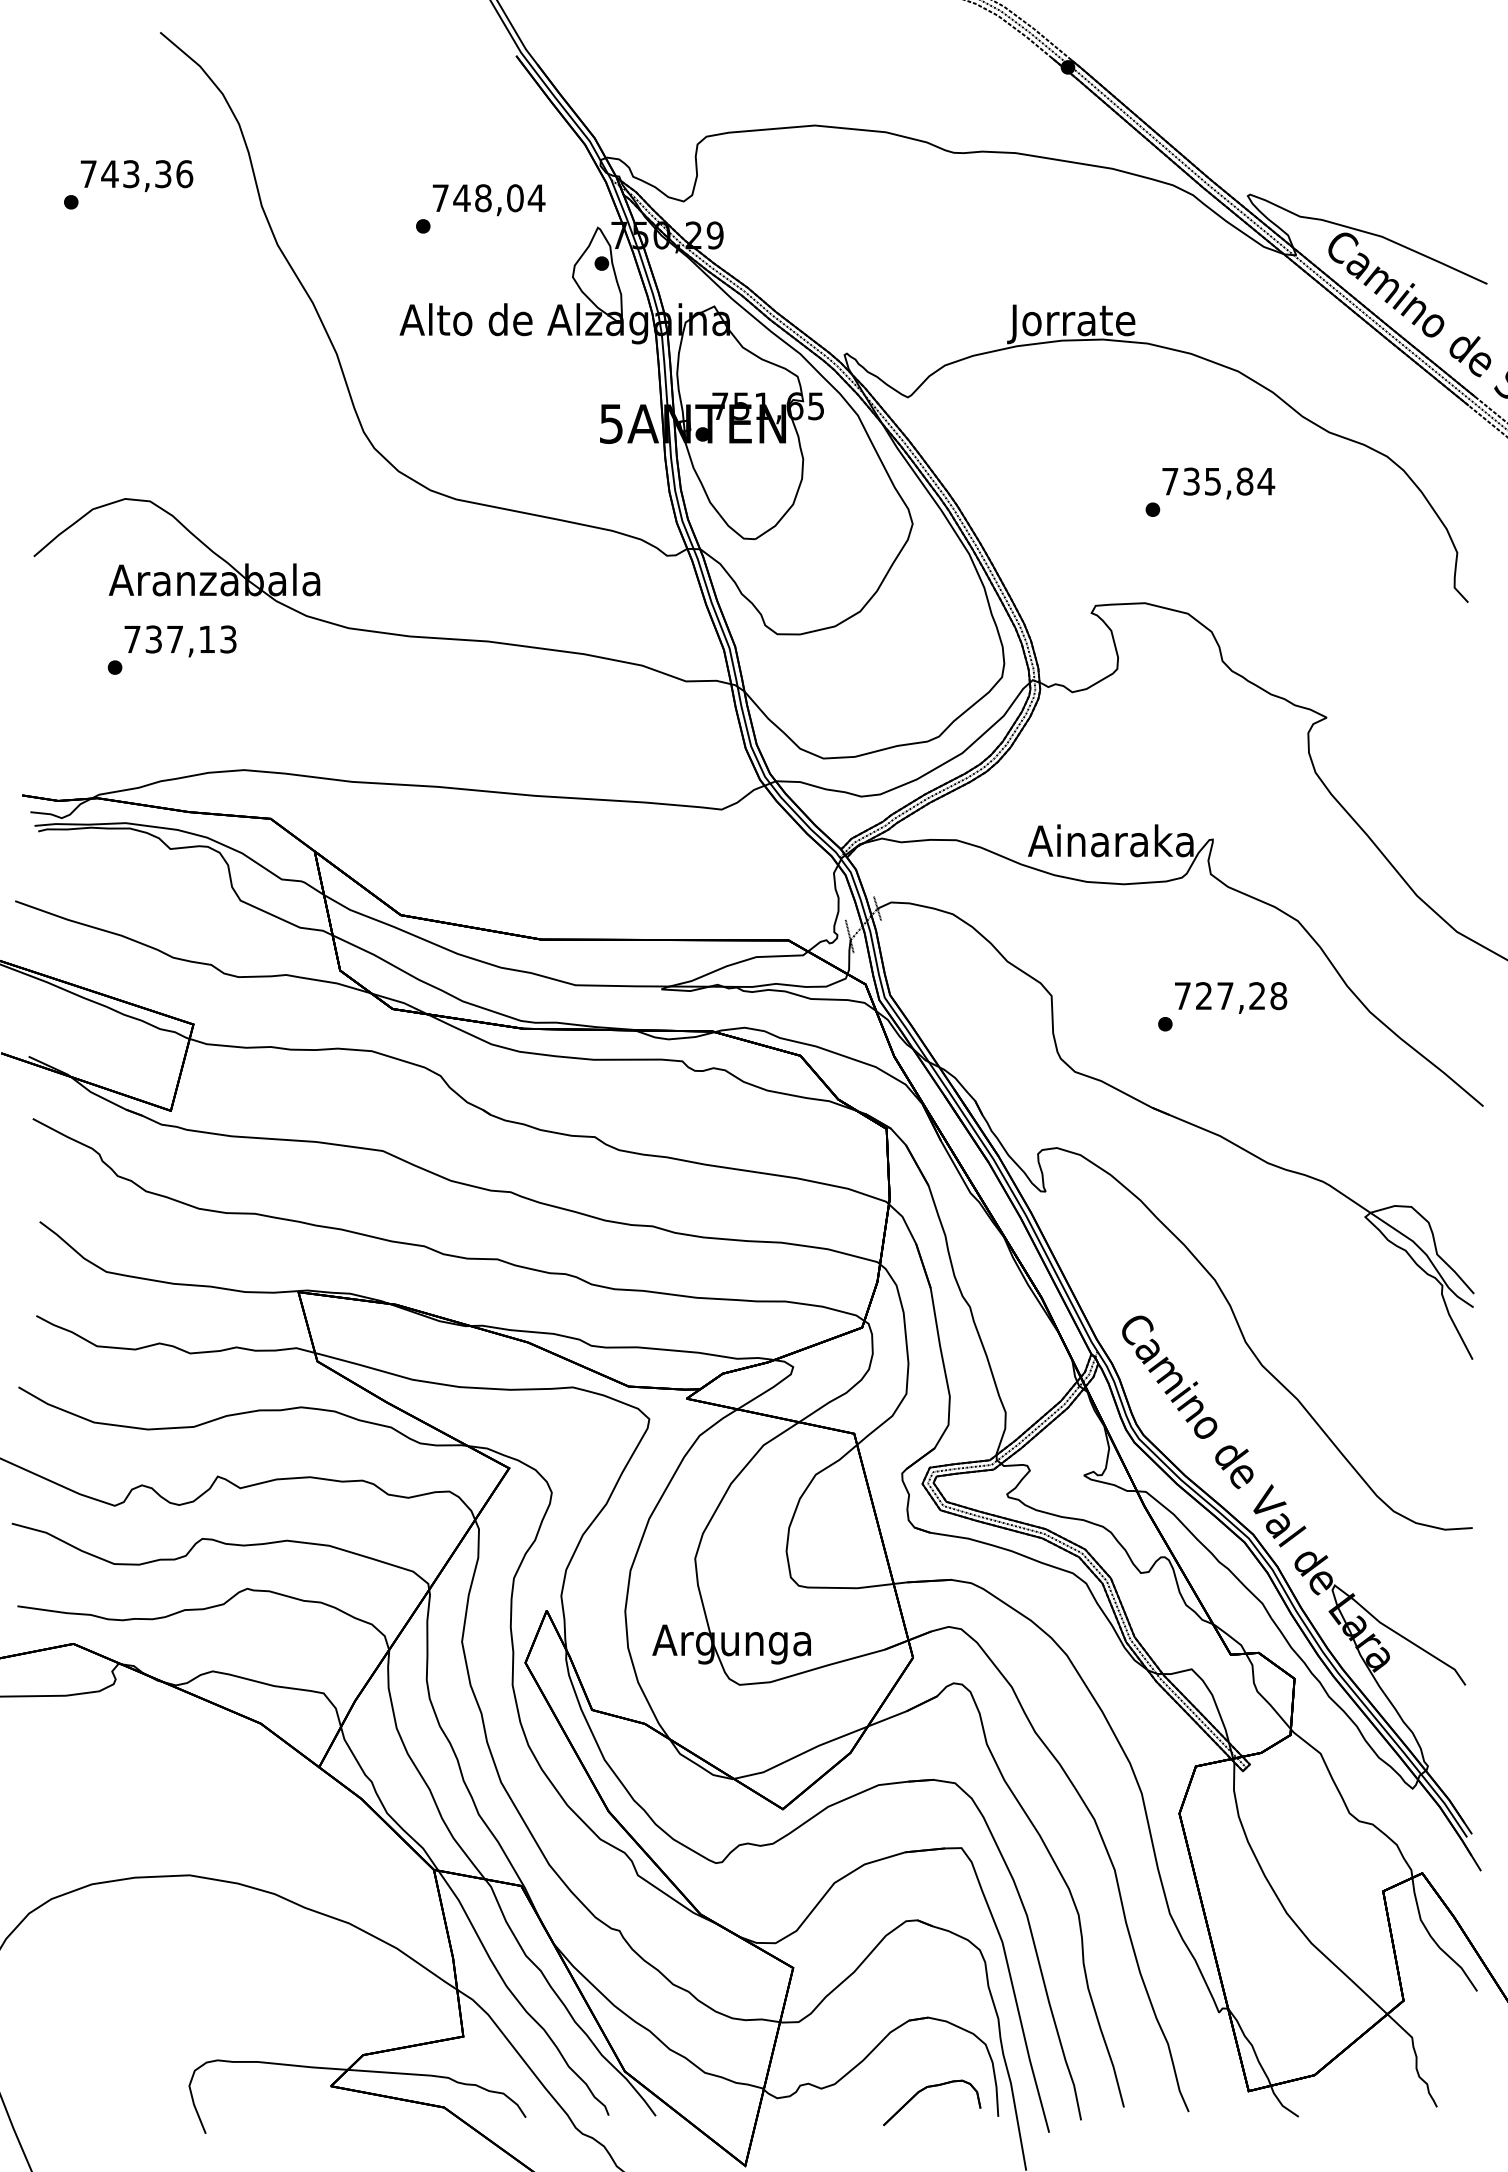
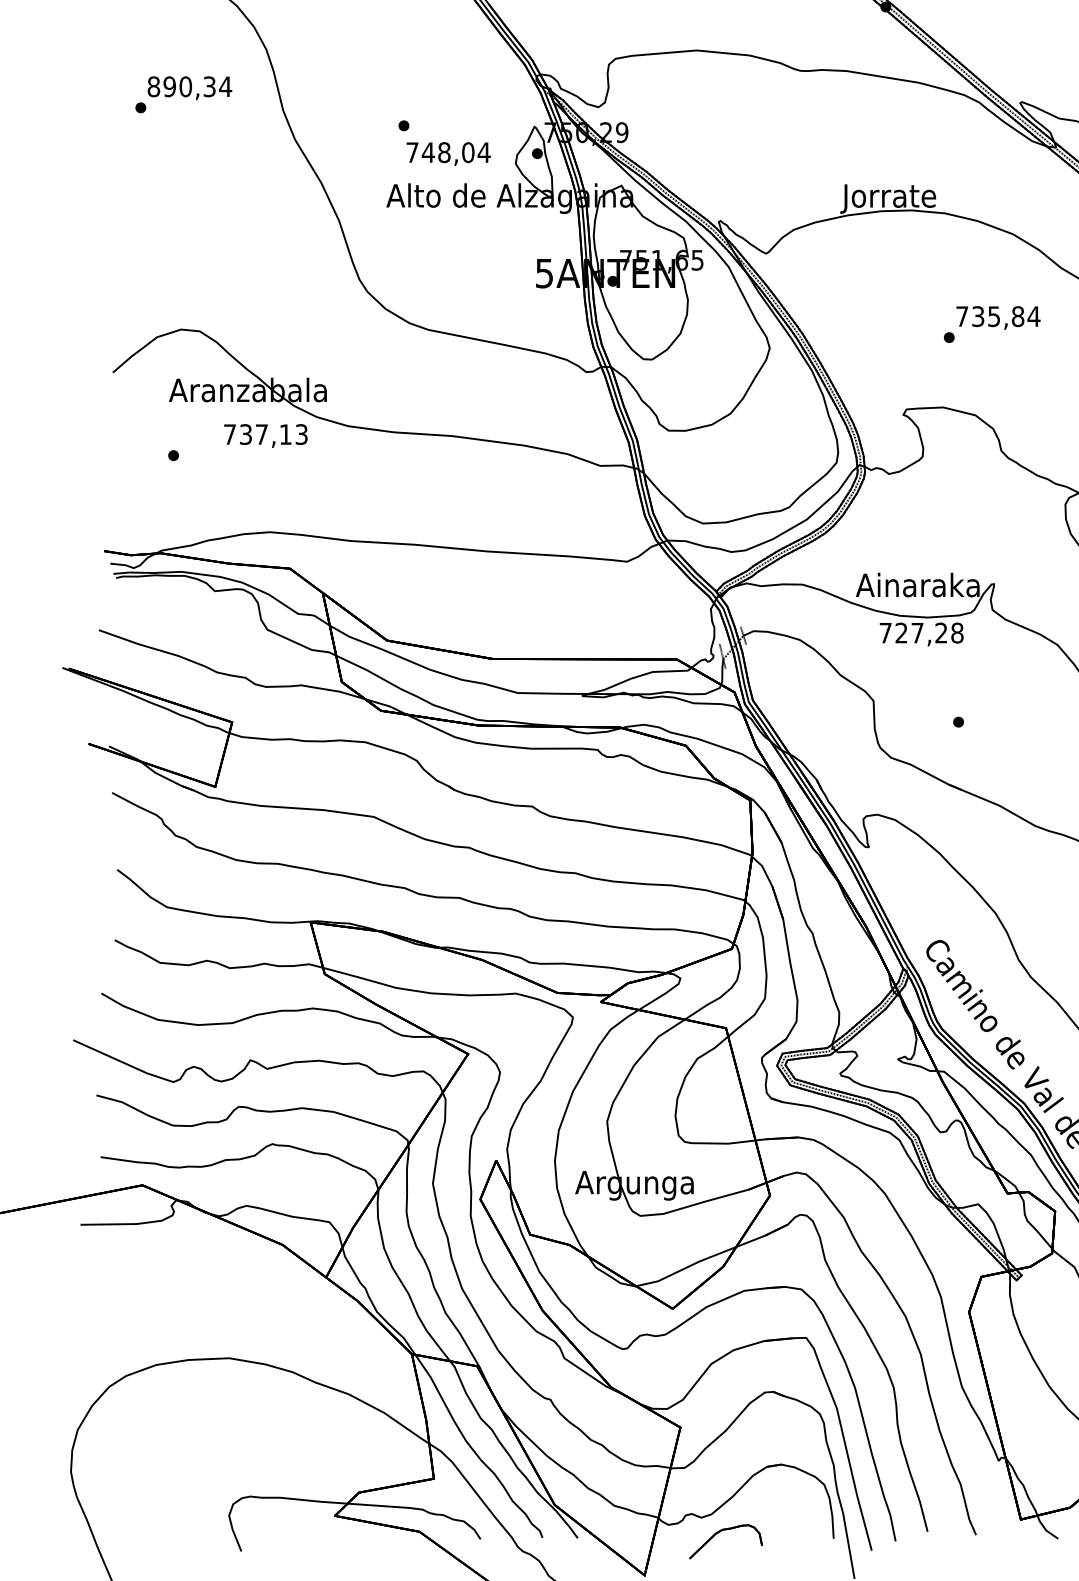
text: (136, 174) -> (189, 87), 743,36 -> 890,34
text: (488, 200) -> (448, 154), moved
text: (180, 641) -> (265, 436), moved
text: (1231, 997) -> (922, 634), moved
part: (925, 2089) -> (721, 1531), moved

